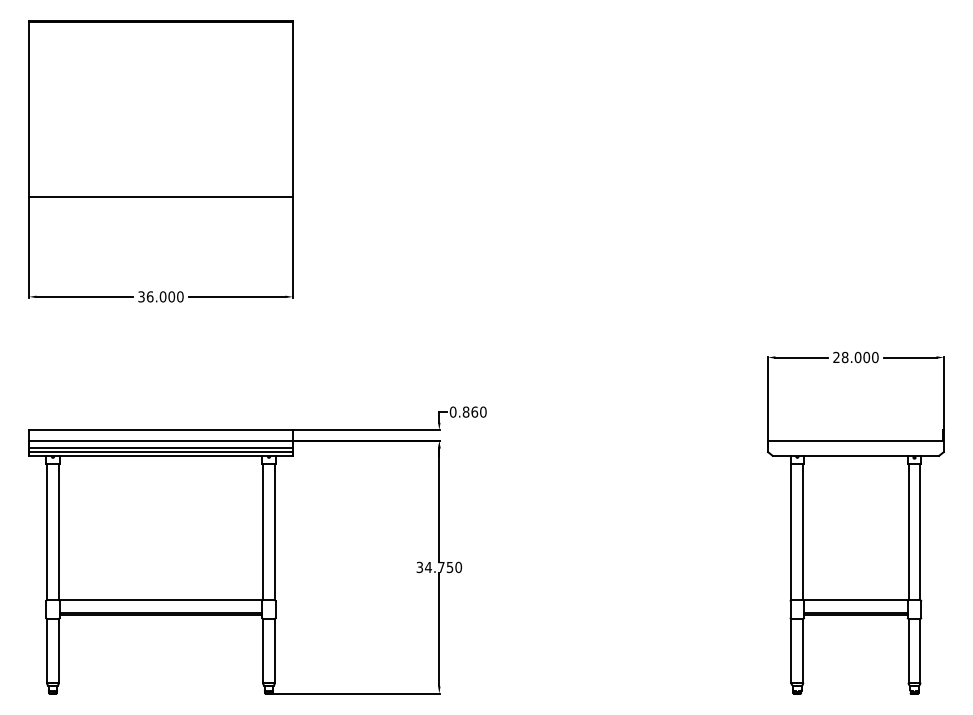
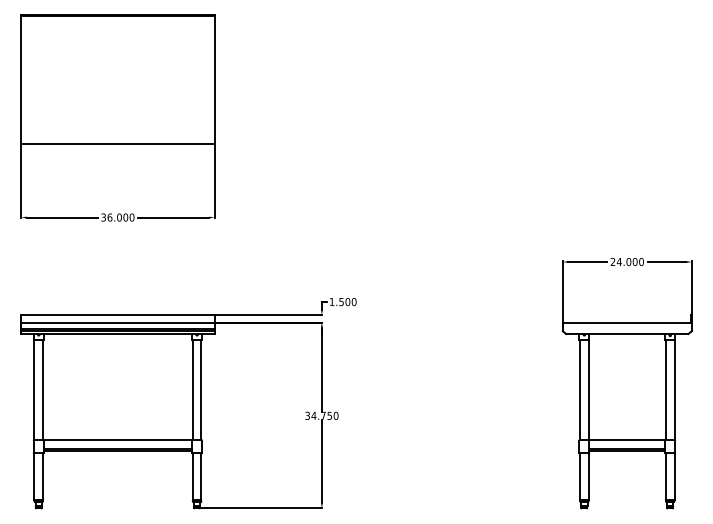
text: (844, 357) -> (618, 262), 28.000 -> 24.000
text: (463, 411) -> (339, 301), 0.860 -> 1.500

